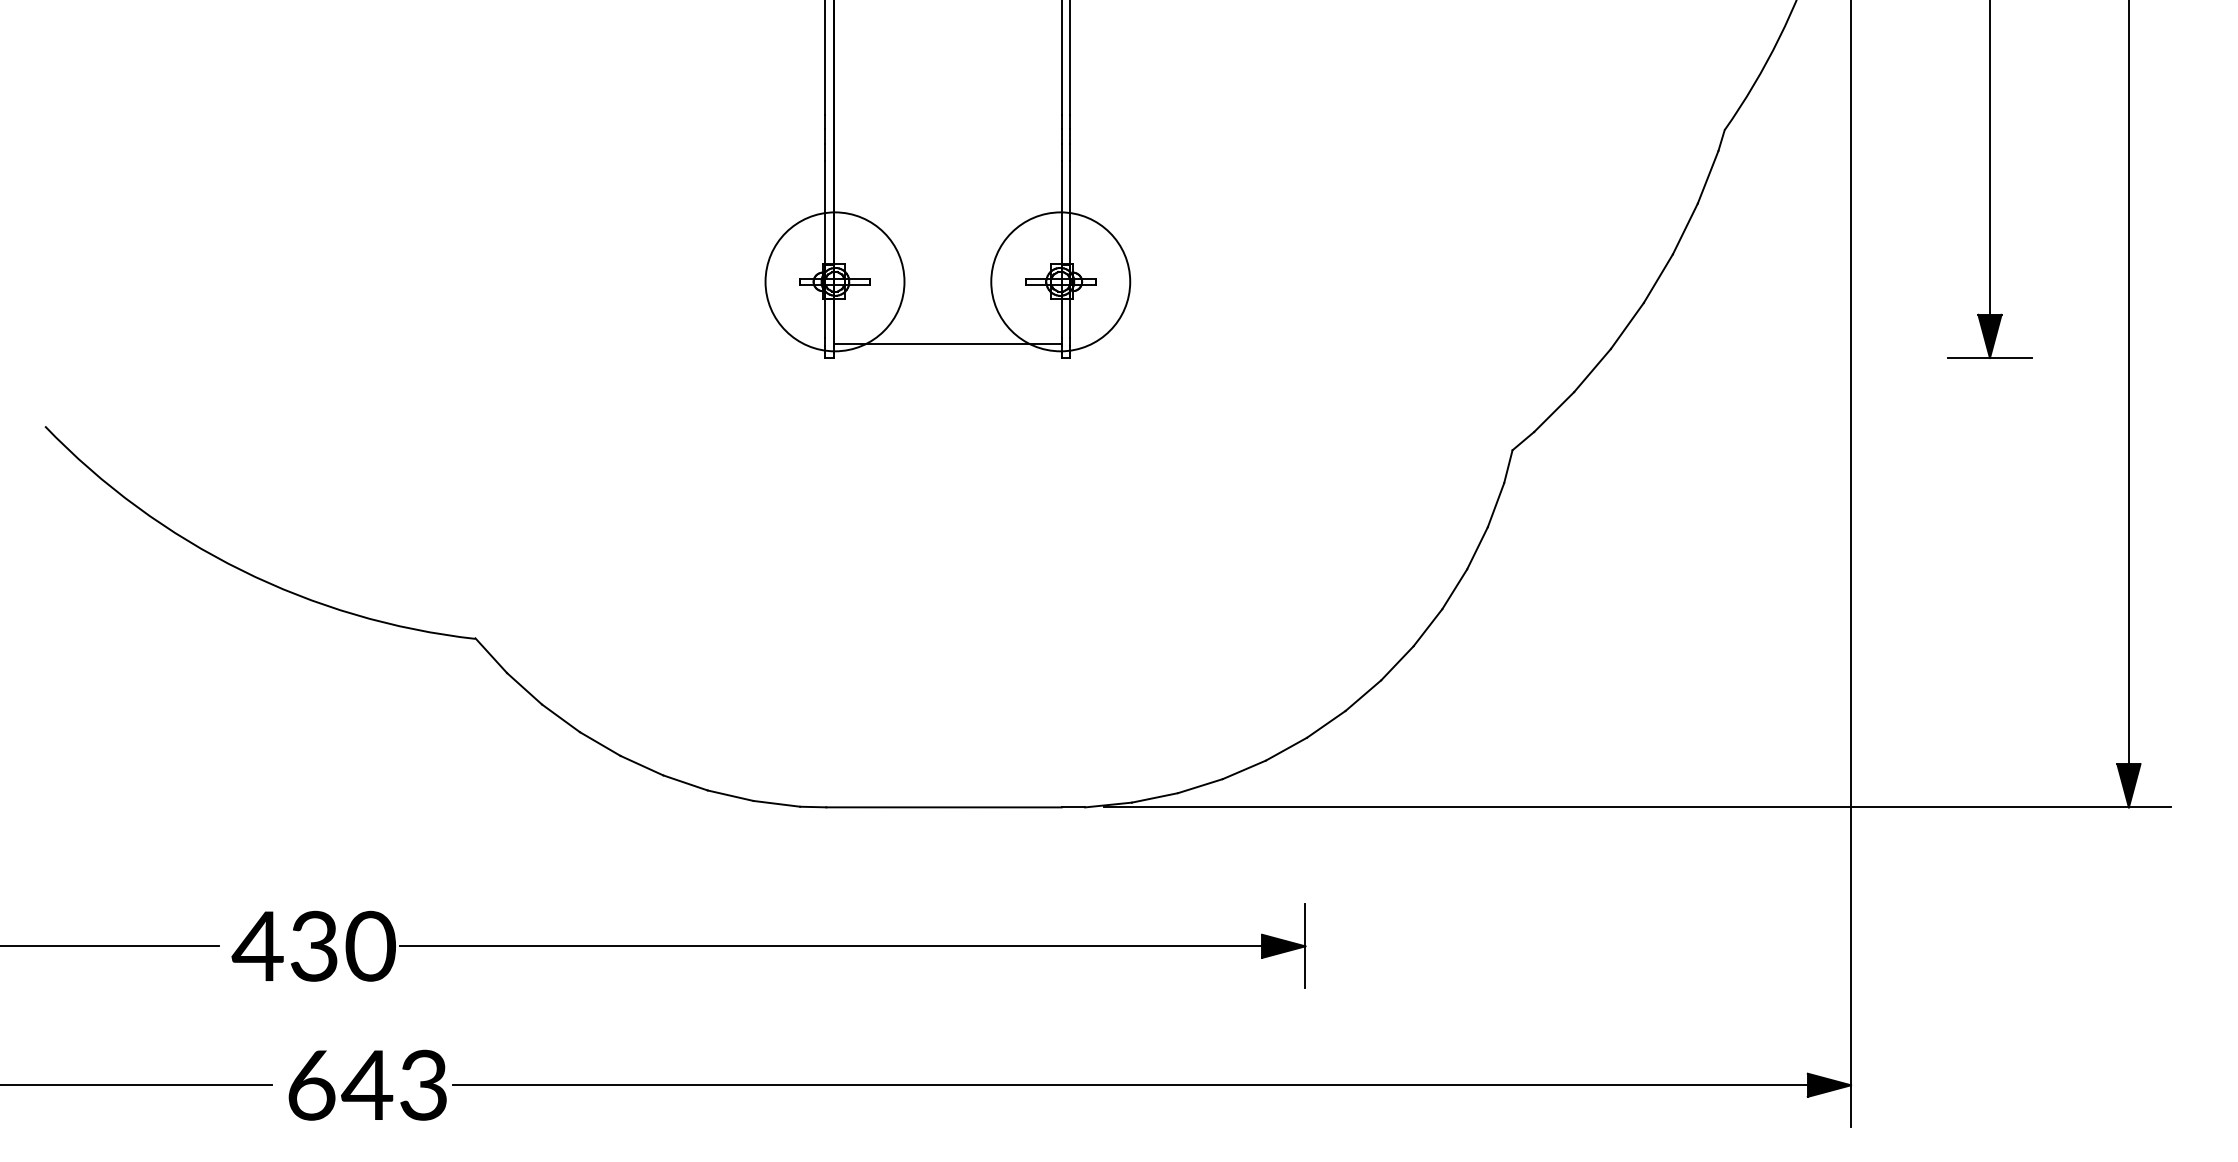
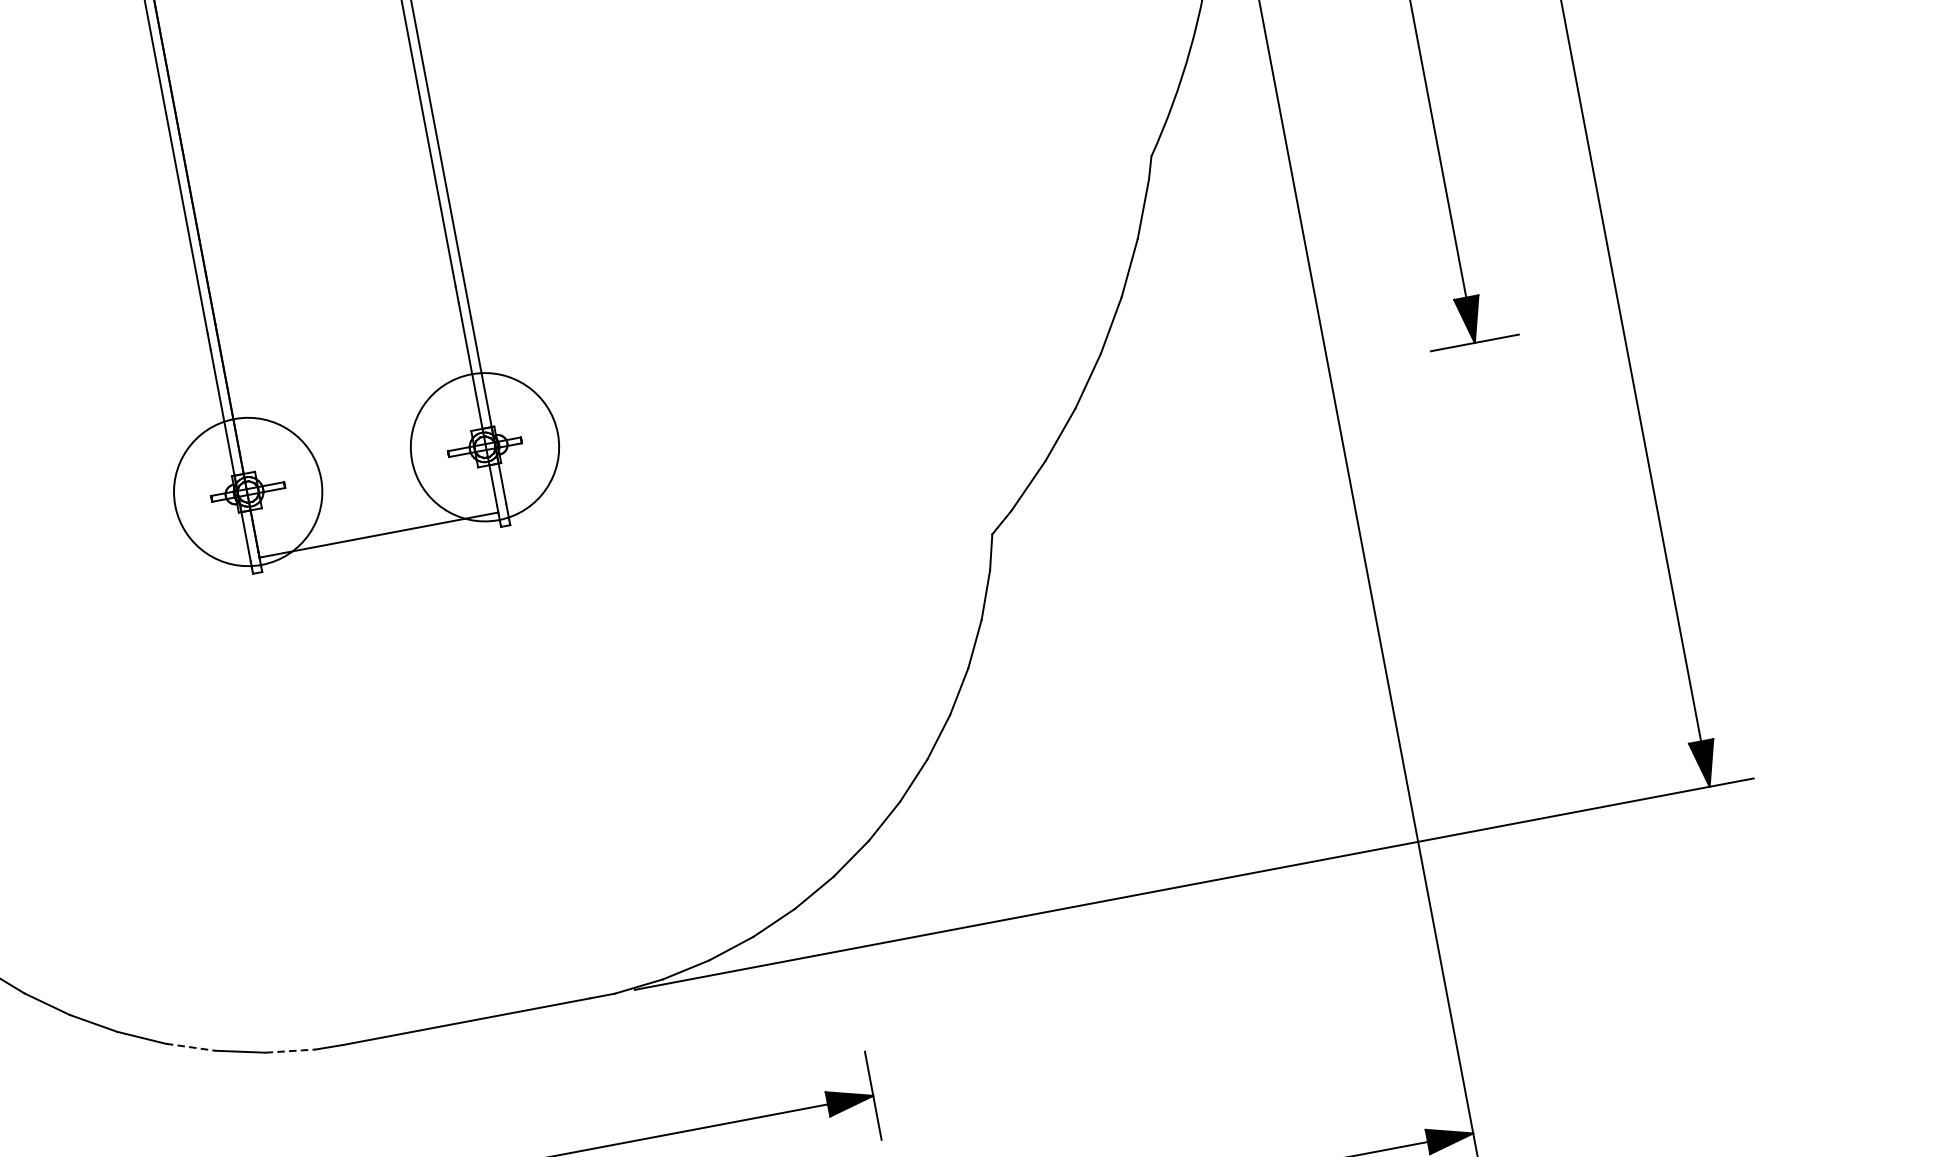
line: (686, 783) -> (191, 1047), solid -> dashed
line: (777, 803) -> (291, 1050), solid -> dashed

